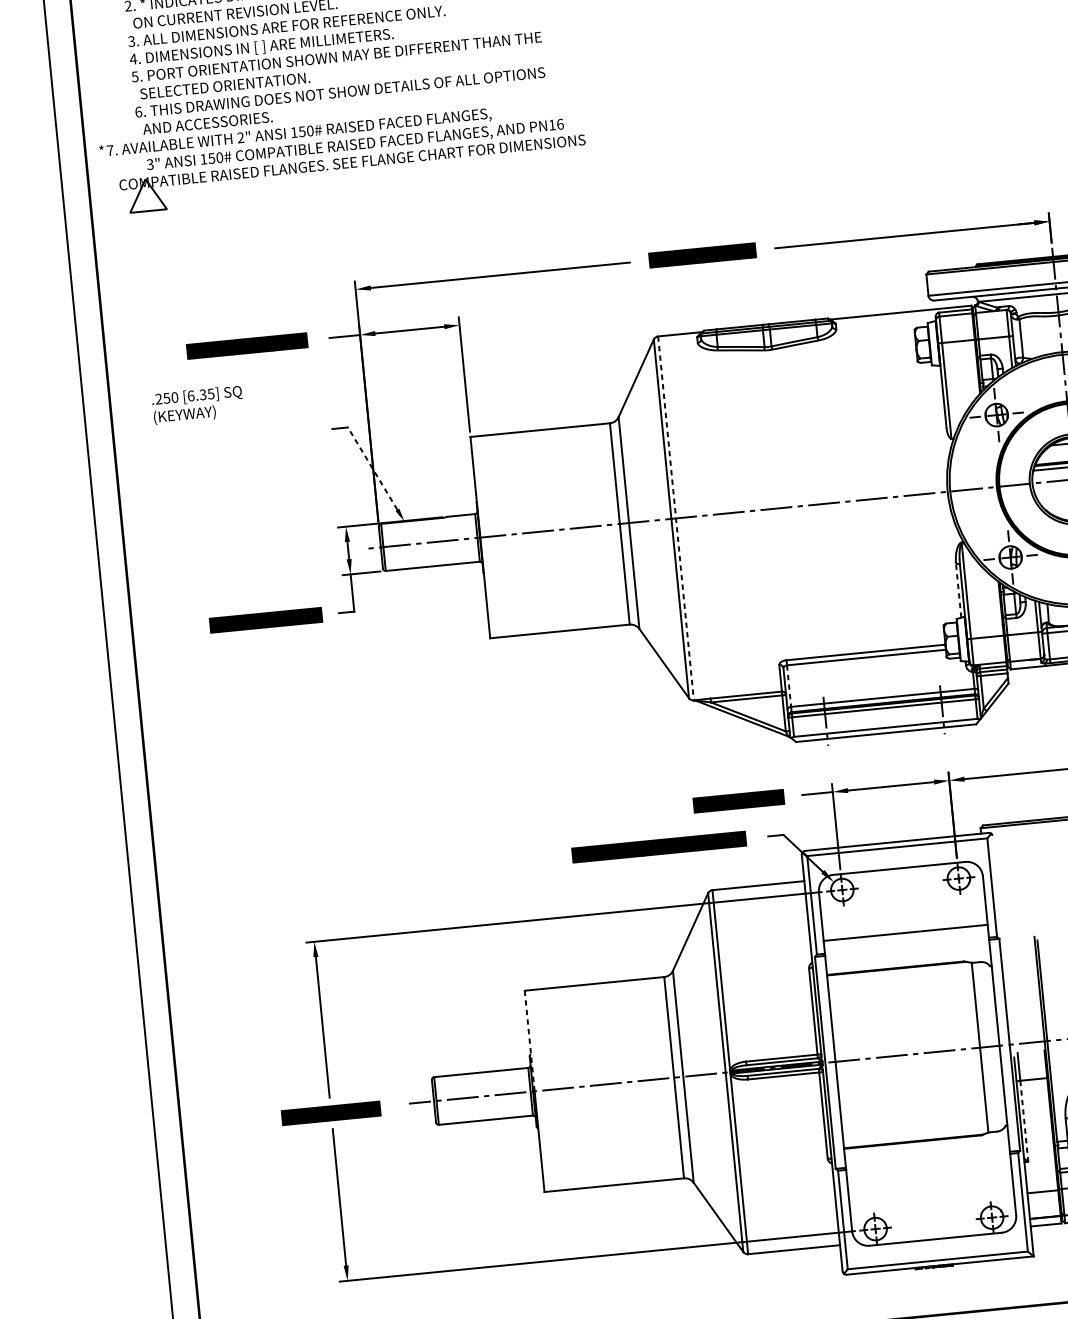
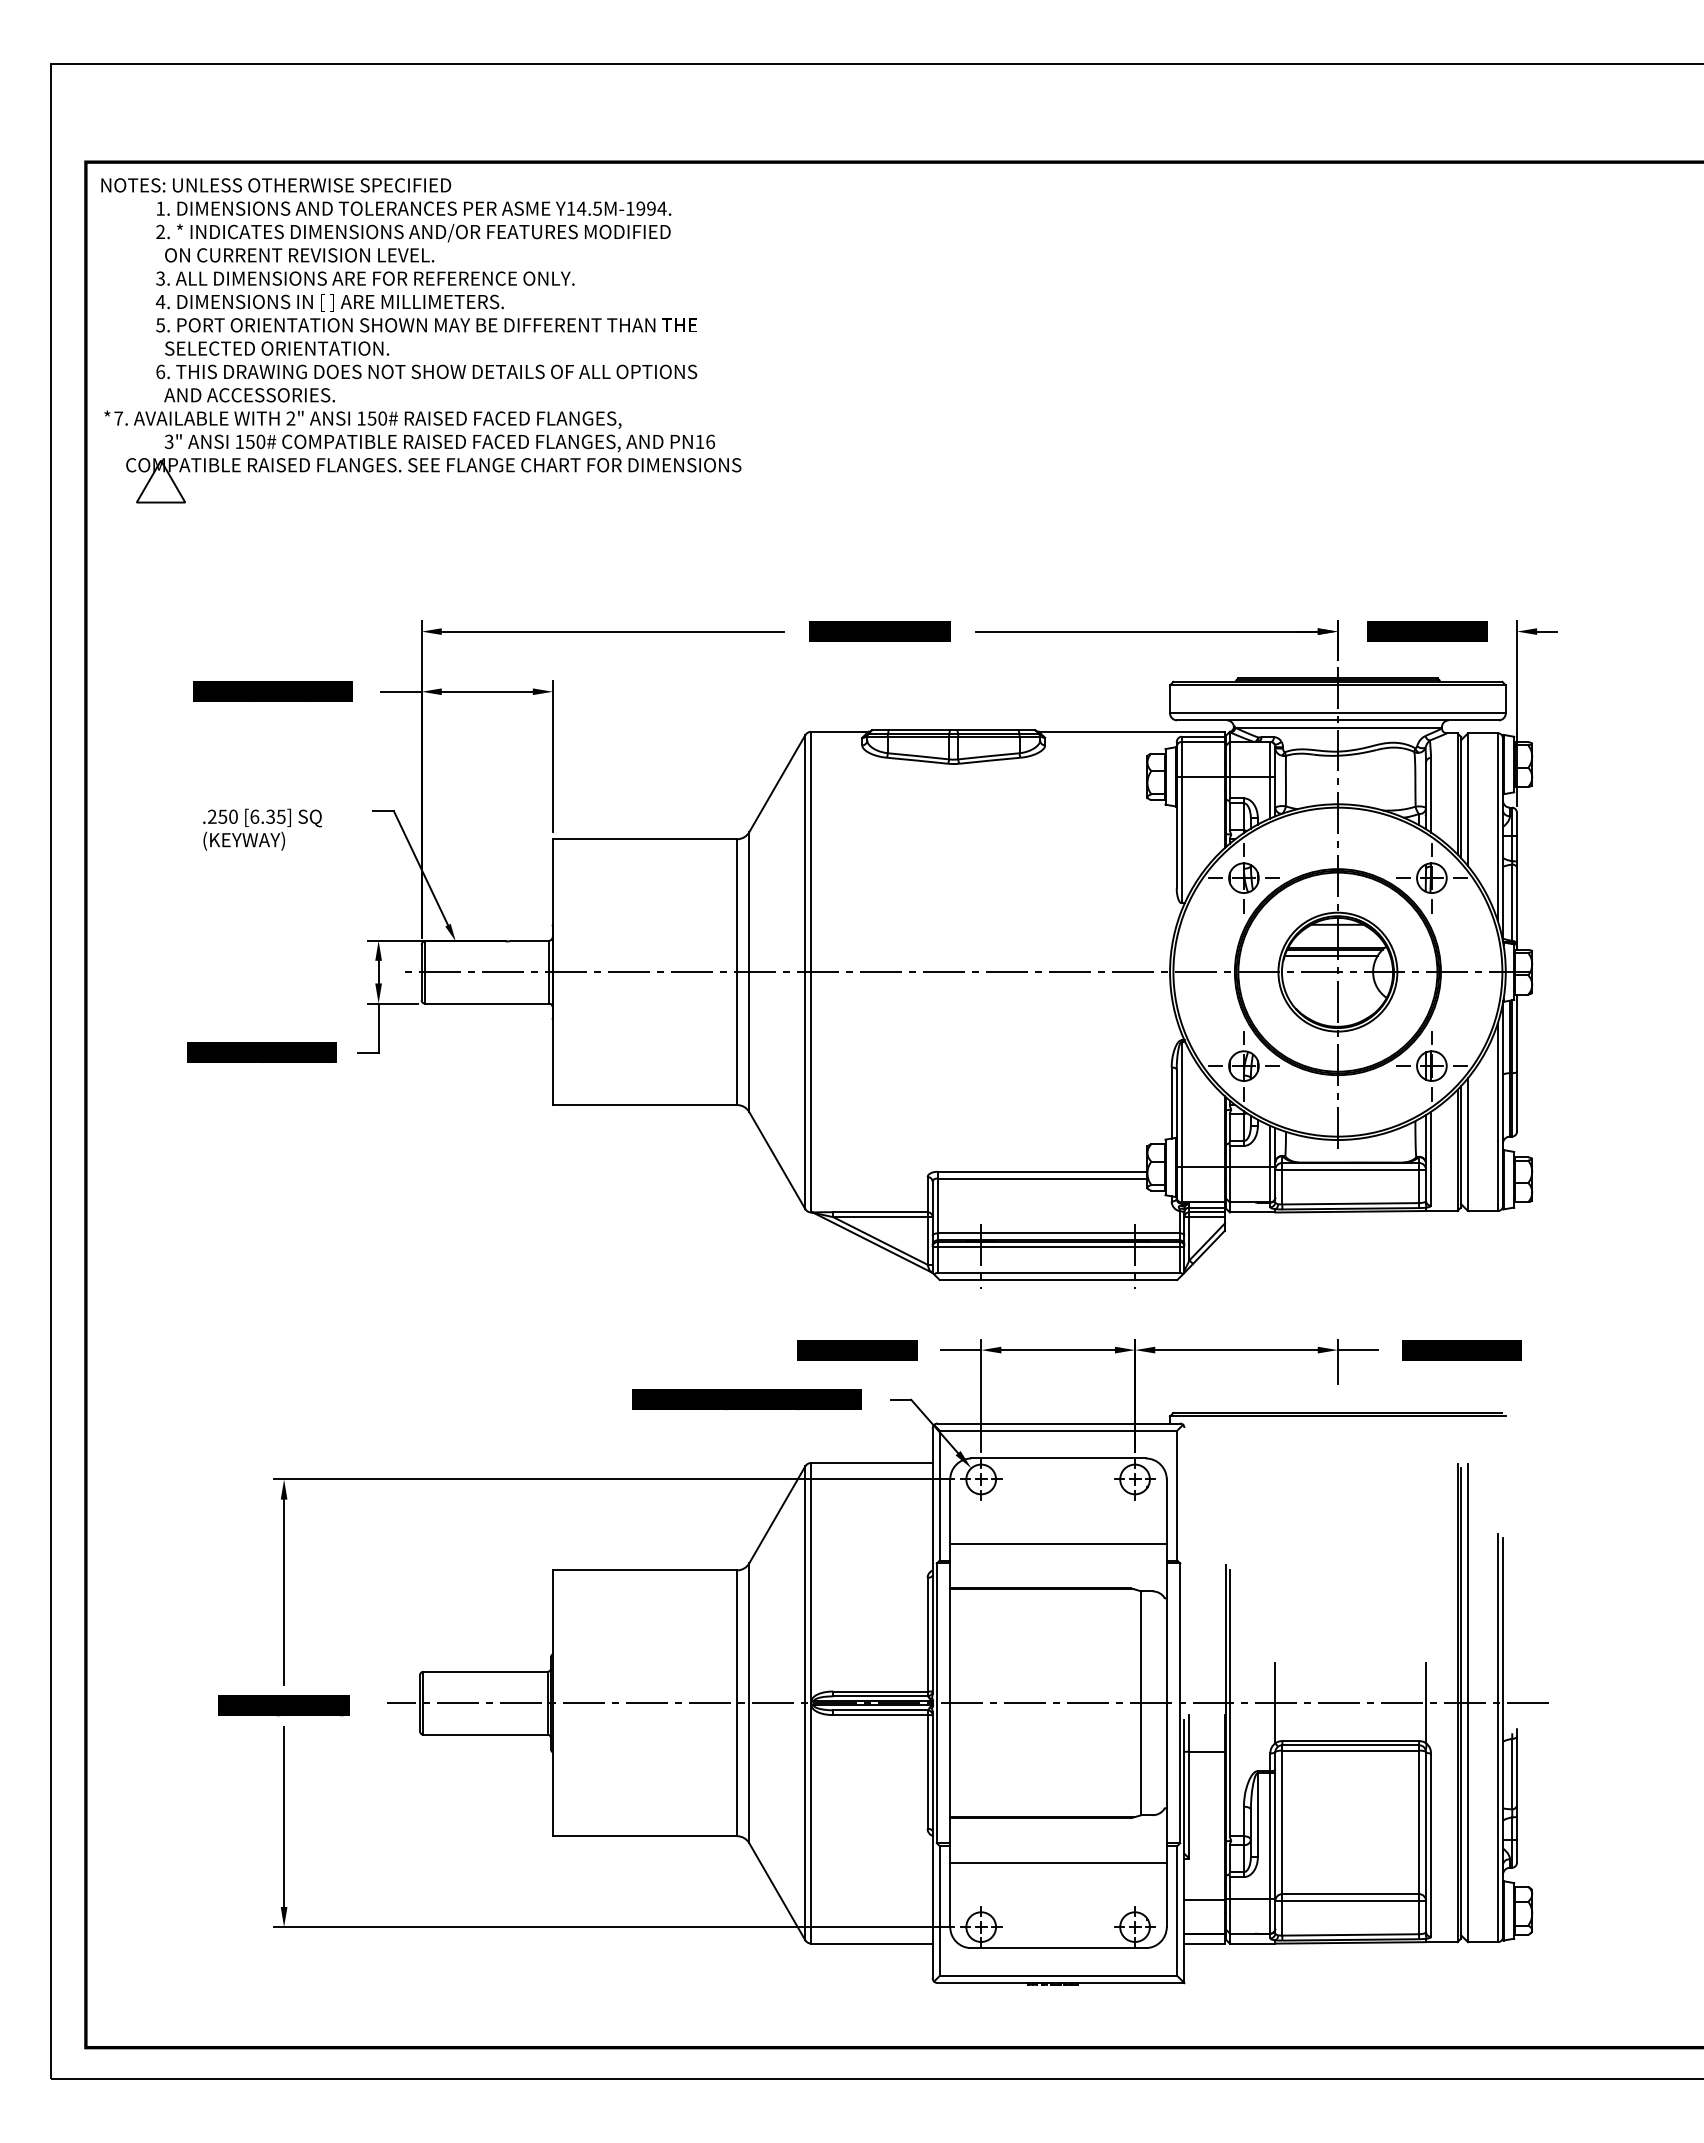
text: (197, 405) -> (262, 829), moved
line: (372, 468) -> (420, 867), dashed -> solid
line: (676, 518) -> (811, 972), dashed -> solid
line: (958, 591) -> (1171, 1103), dashed -> solid
line: (789, 686) -> (937, 1206), dashed -> solid
line: (529, 1041) -> (552, 1637), dashed -> solid
line: (1024, 1121) -> (1189, 1805), dashed -> solid
line: (929, 1175) -> (1058, 1863), added

